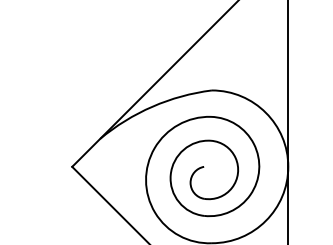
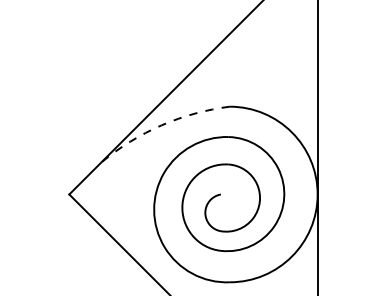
arc: (152, 106) -> (161, 125), solid -> dashed

